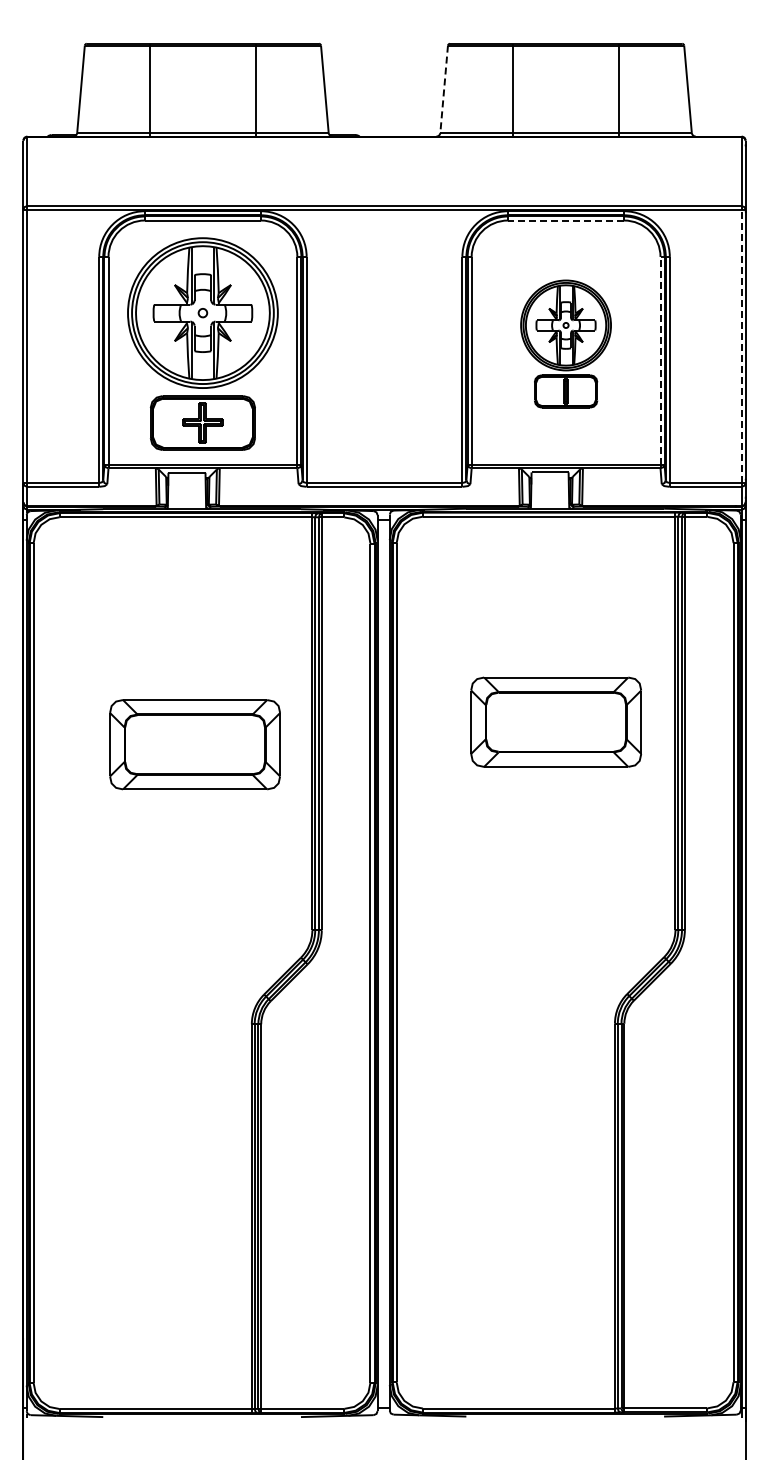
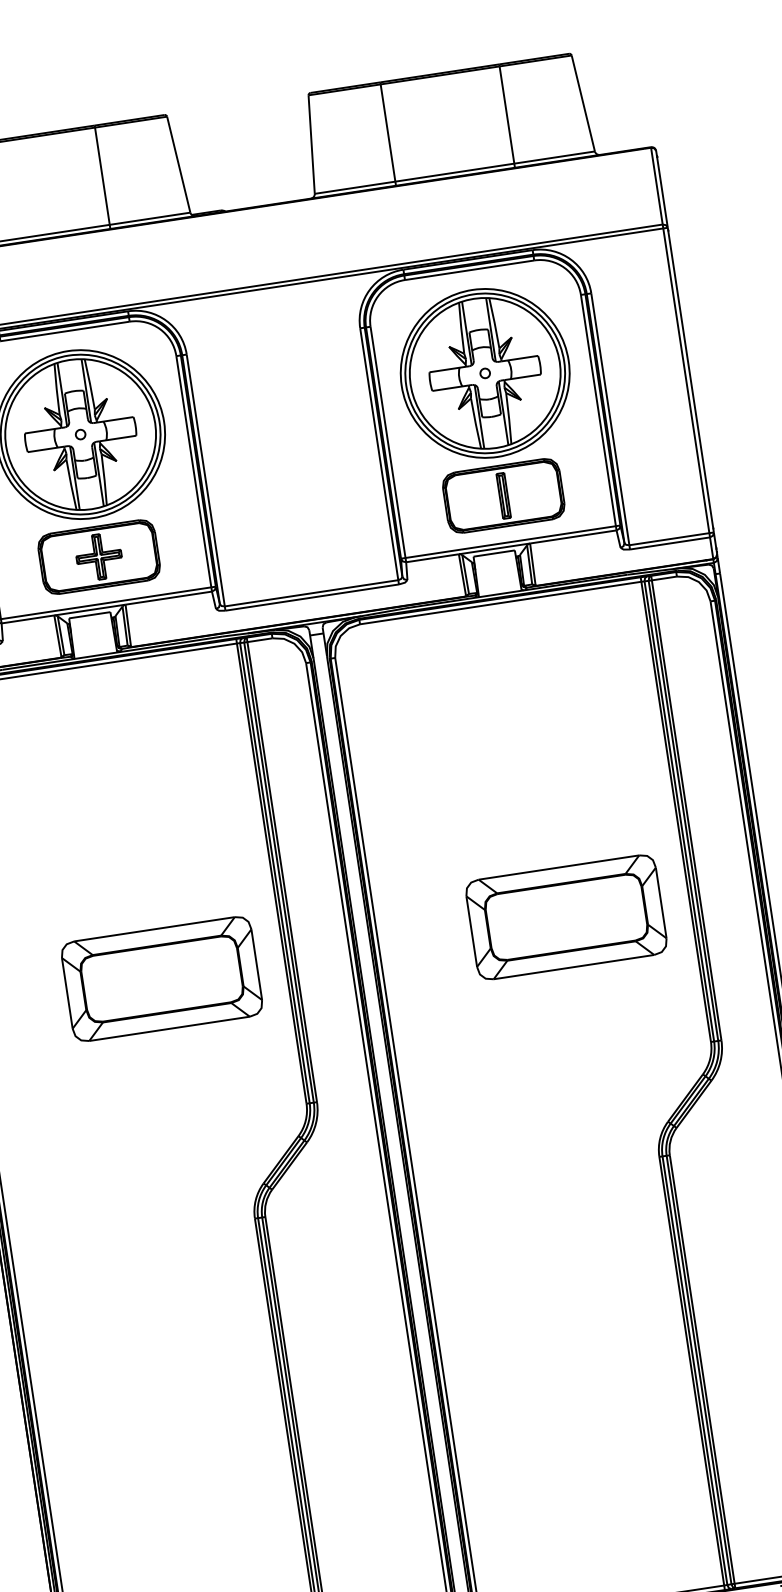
line: (444, 89) -> (312, 144), dashed -> solid
line: (565, 220) -> (468, 270), dashed -> solid
part: (565, 343) -> (489, 407), size x1.67
line: (741, 346) -> (686, 381), dashed -> solid
line: (660, 360) -> (598, 410), dashed -> solid
part: (555, 721) -> (565, 916), moved
part: (194, 744) -> (161, 978), moved

